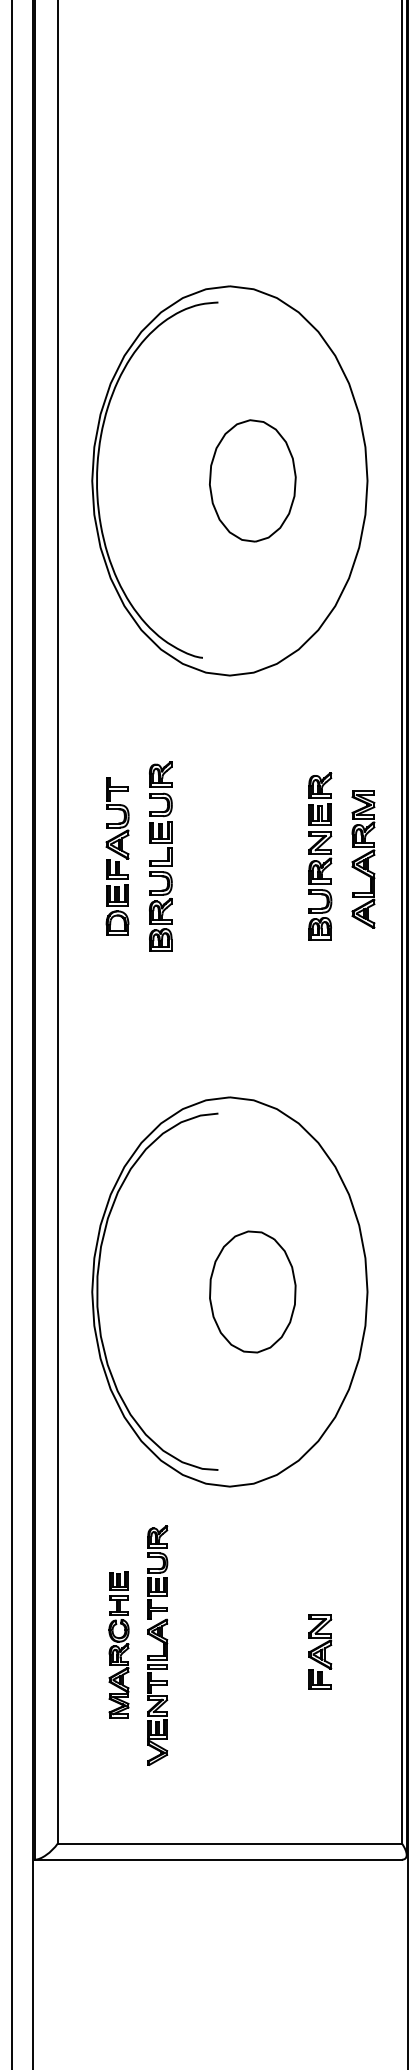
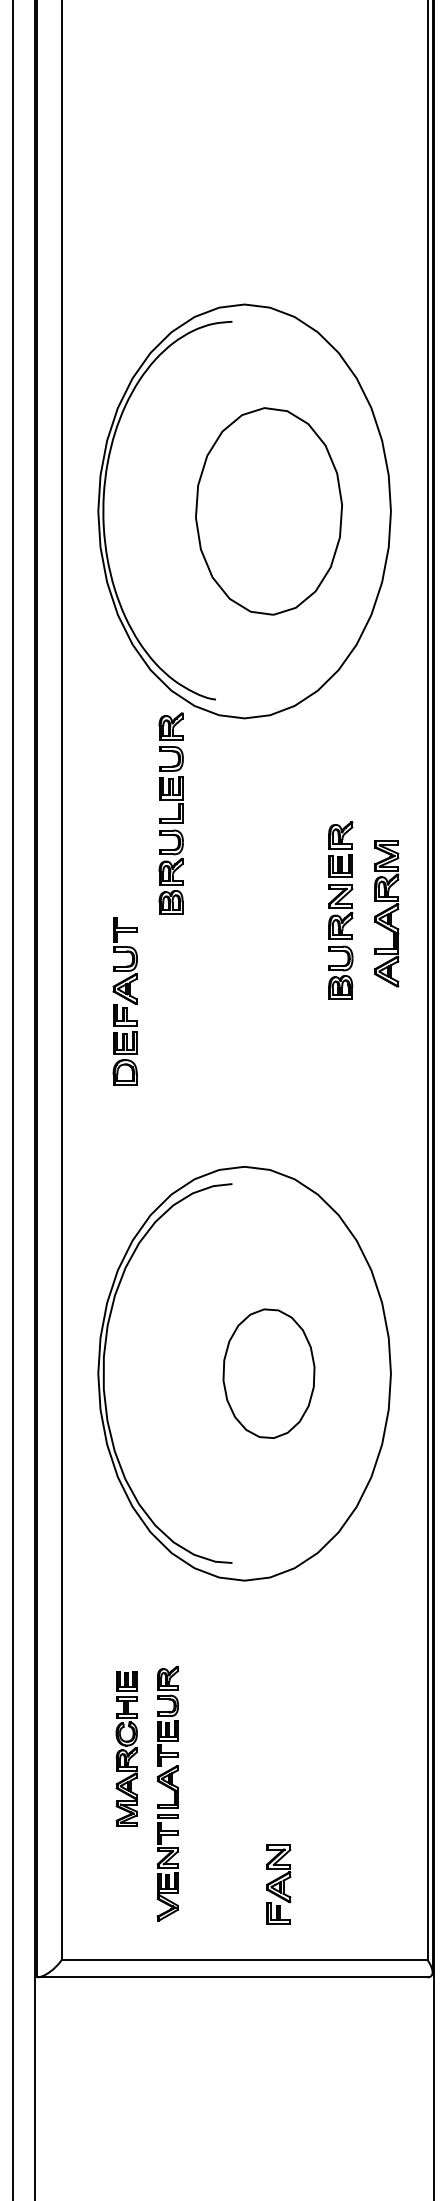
part: (252, 480) -> (268, 511), size x1.6
part: (116, 856) -> (124, 1001), moved
part: (160, 856) -> (170, 813), moved
part: (157, 1645) -> (167, 1793), moved
part: (320, 1652) -> (278, 1884), moved

